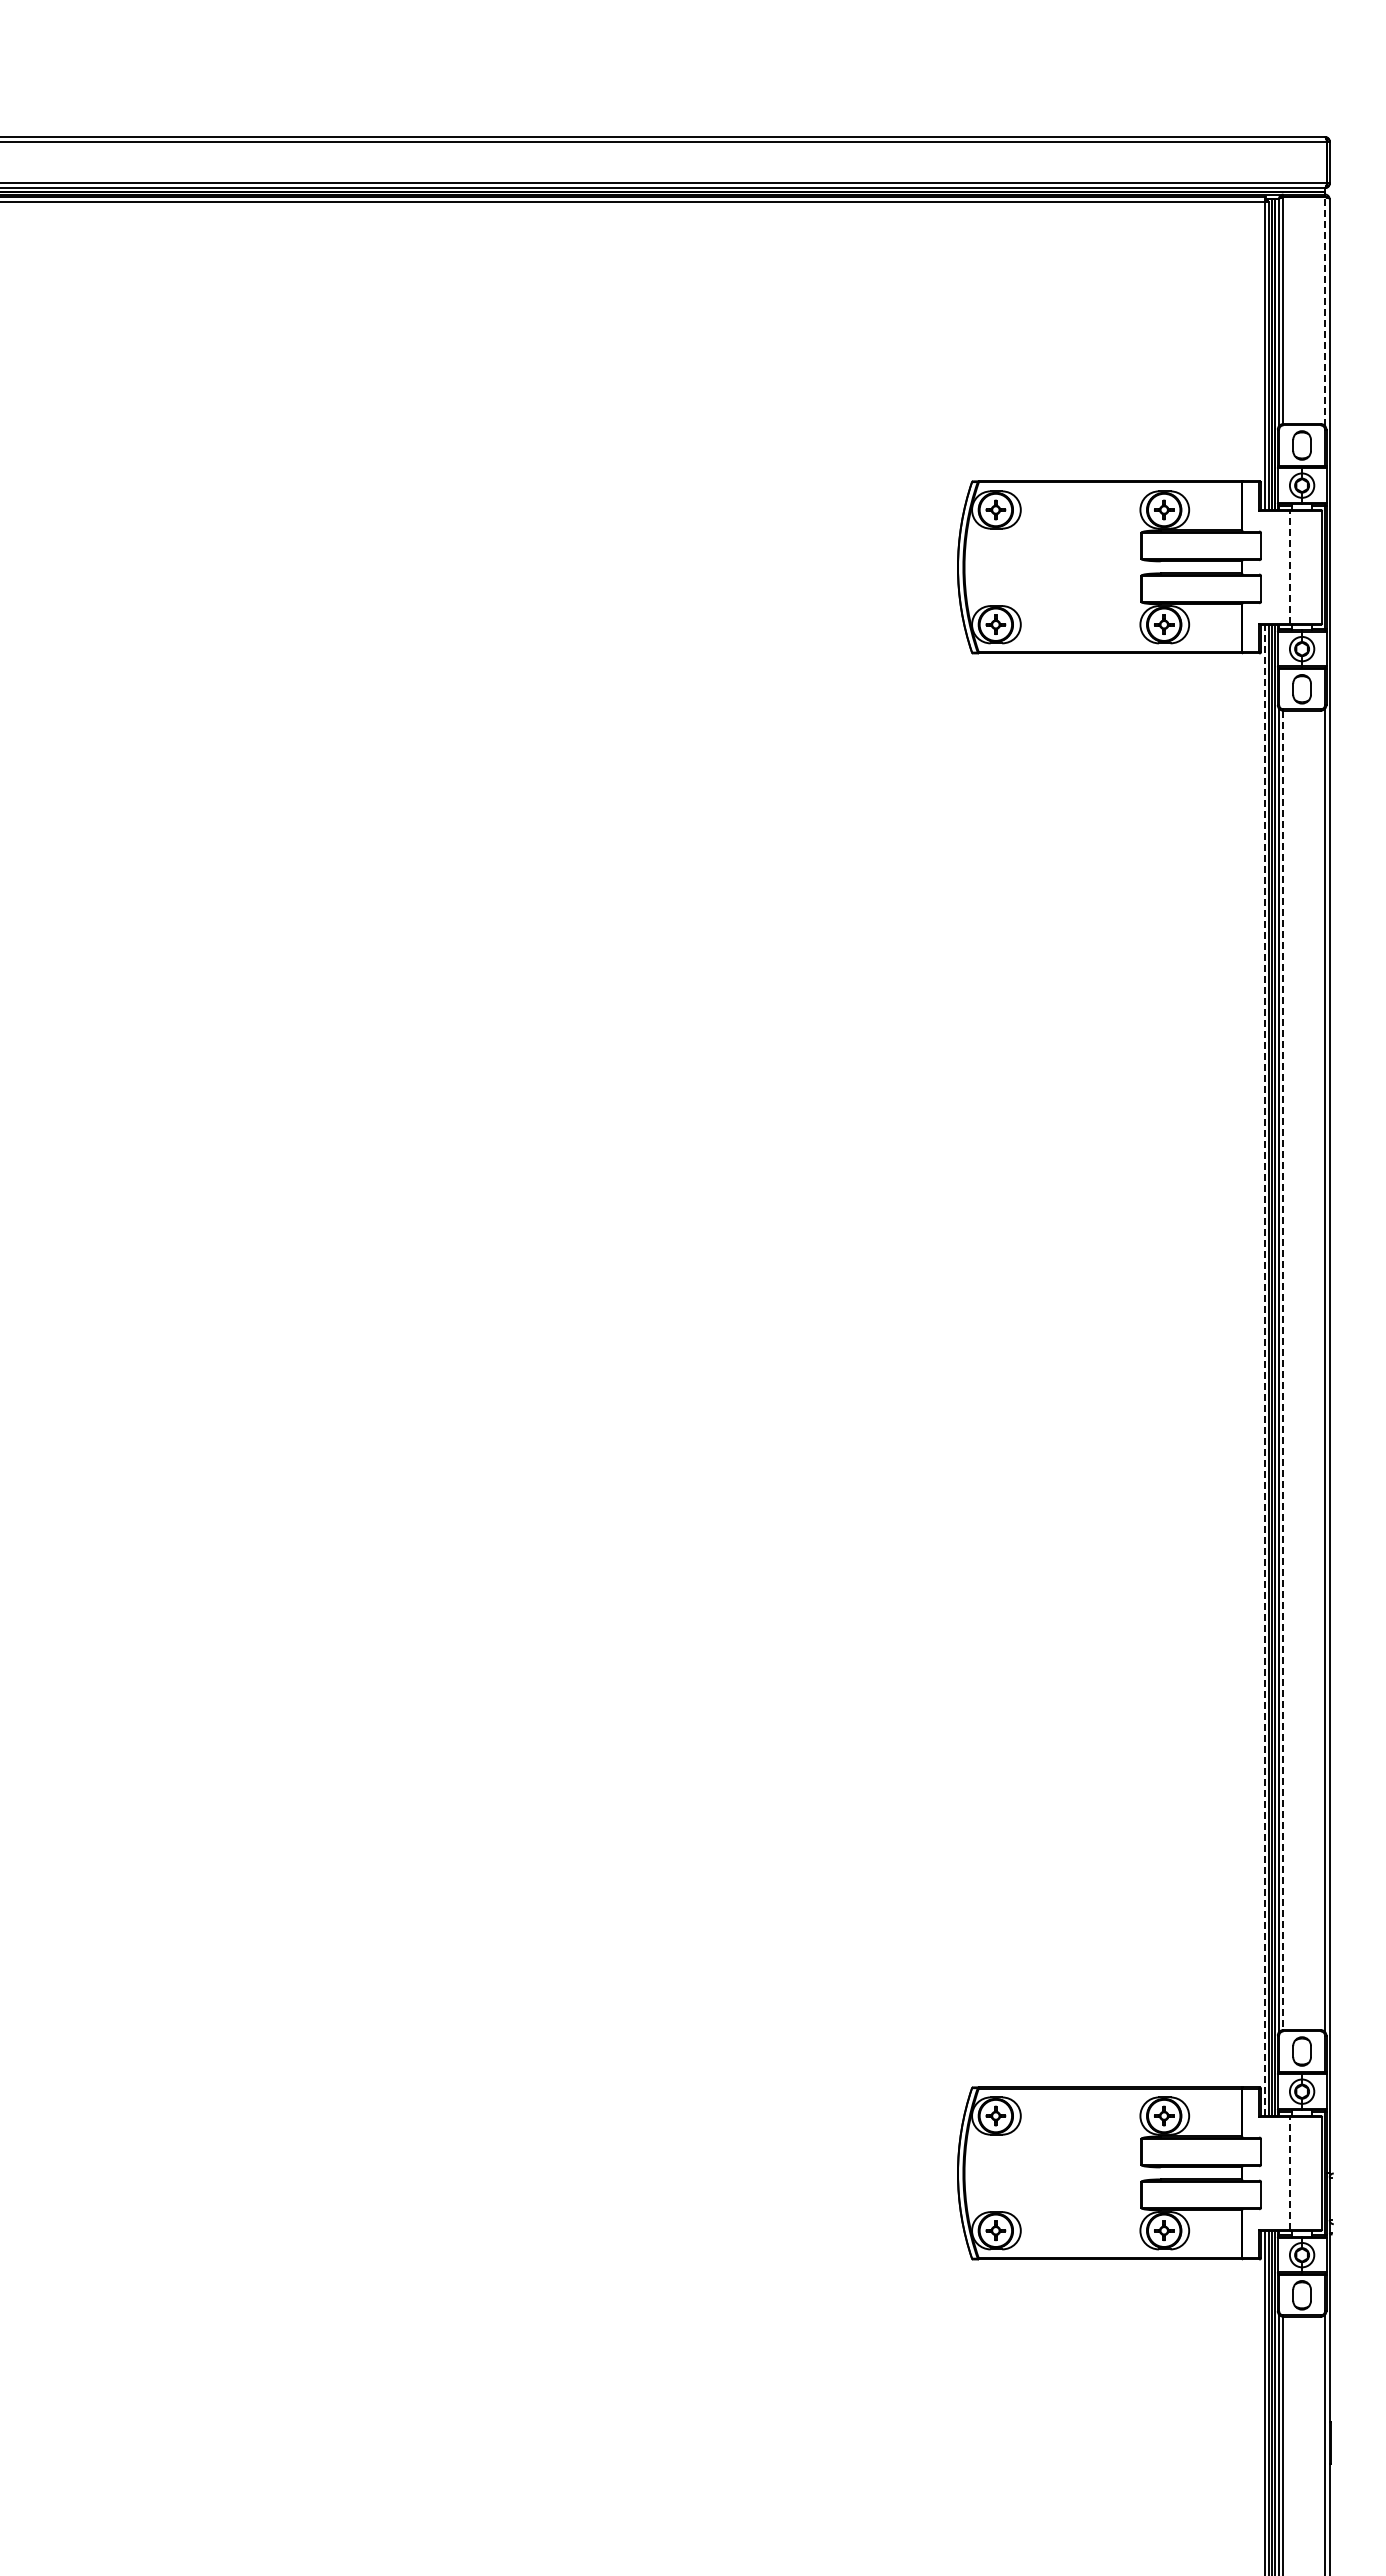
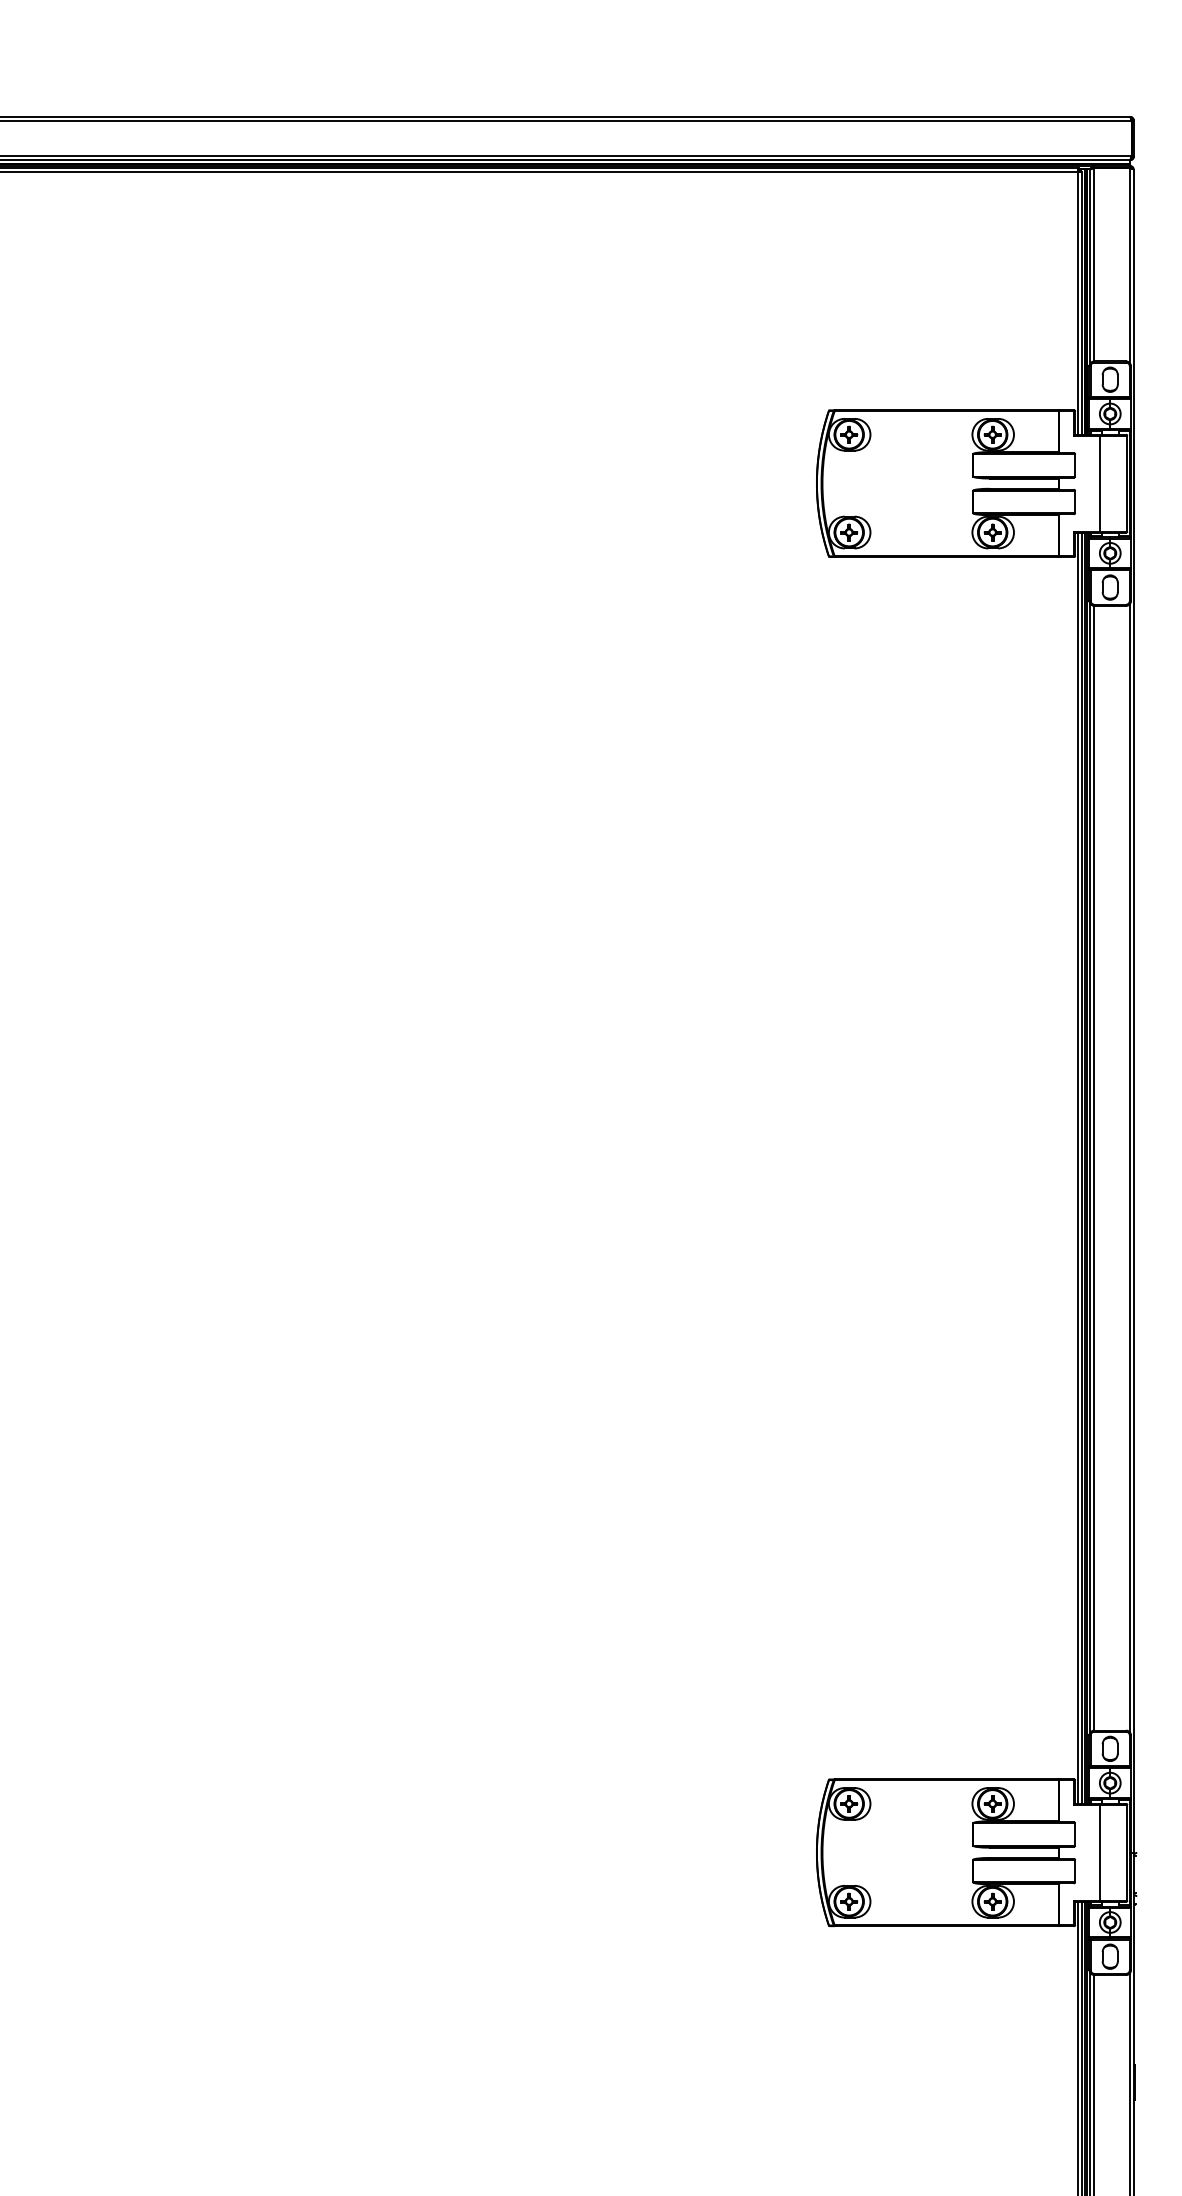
line: (1325, 310) -> (1130, 264), dashed -> solid
line: (1290, 566) -> (1100, 482), dashed -> solid
line: (1264, 1370) -> (1078, 1168), dashed -> solid
line: (1283, 1370) -> (1094, 1168), dashed -> solid
line: (1290, 2172) -> (1100, 1852), dashed -> solid

